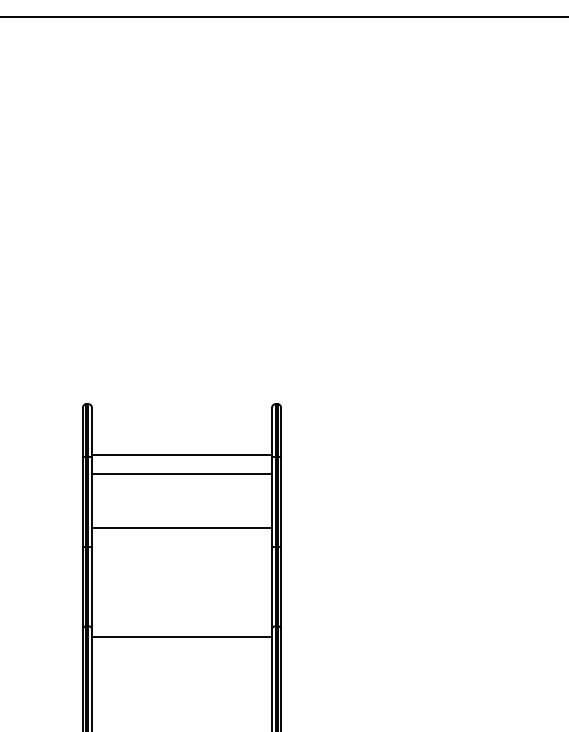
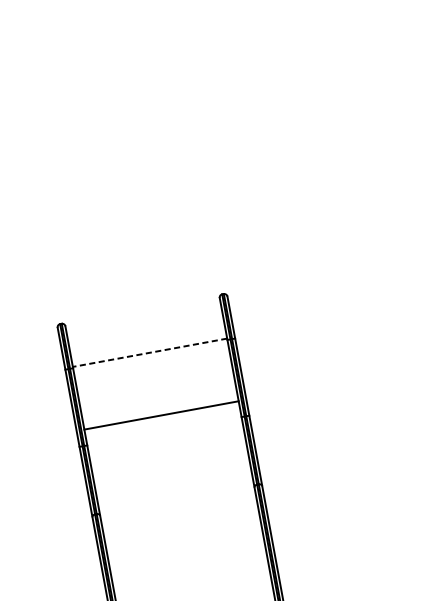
line: (181, 455) -> (149, 353), solid -> dashed
line: (181, 473) -> (152, 368), removed
line: (181, 636) -> (178, 508), removed

